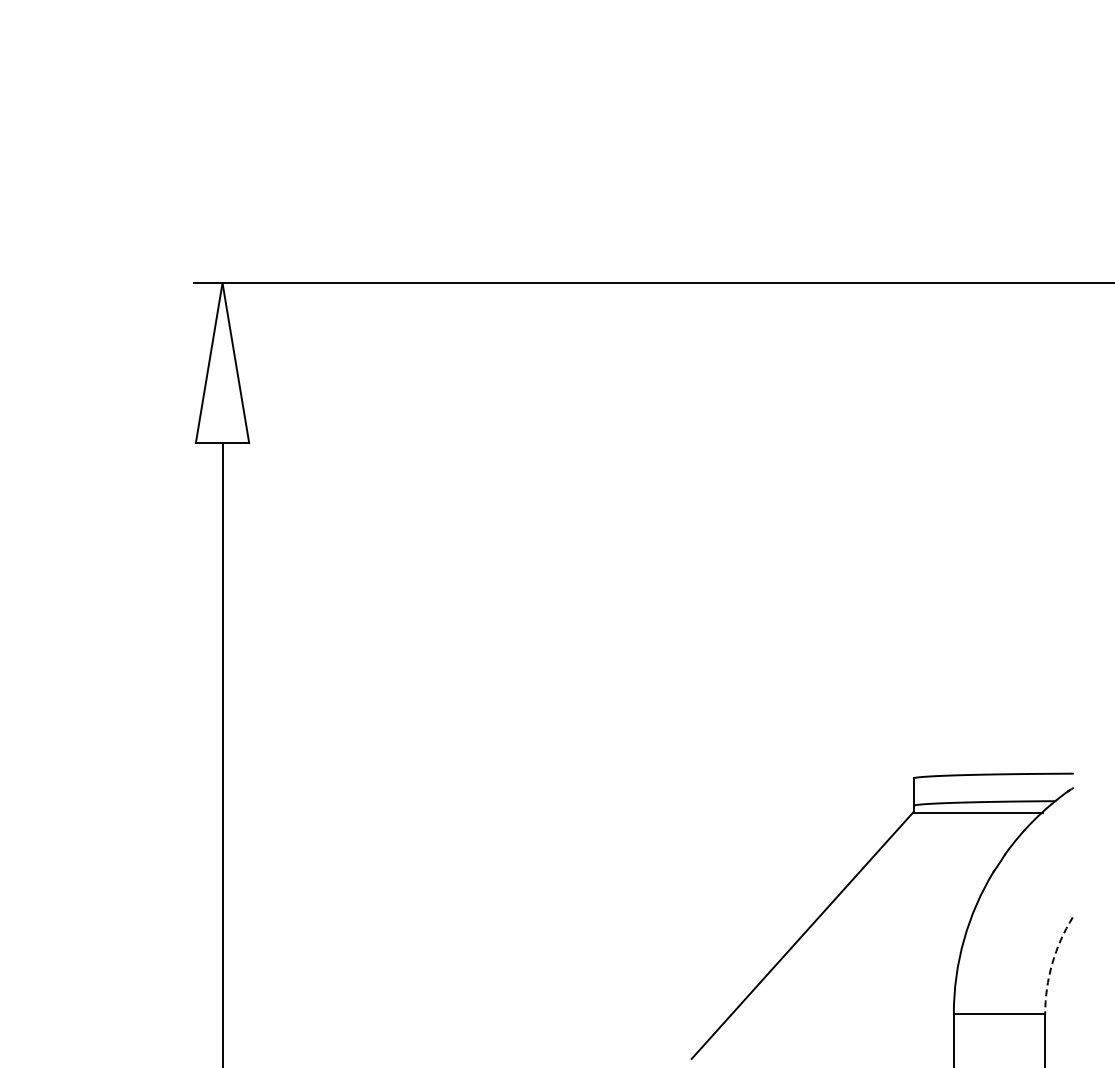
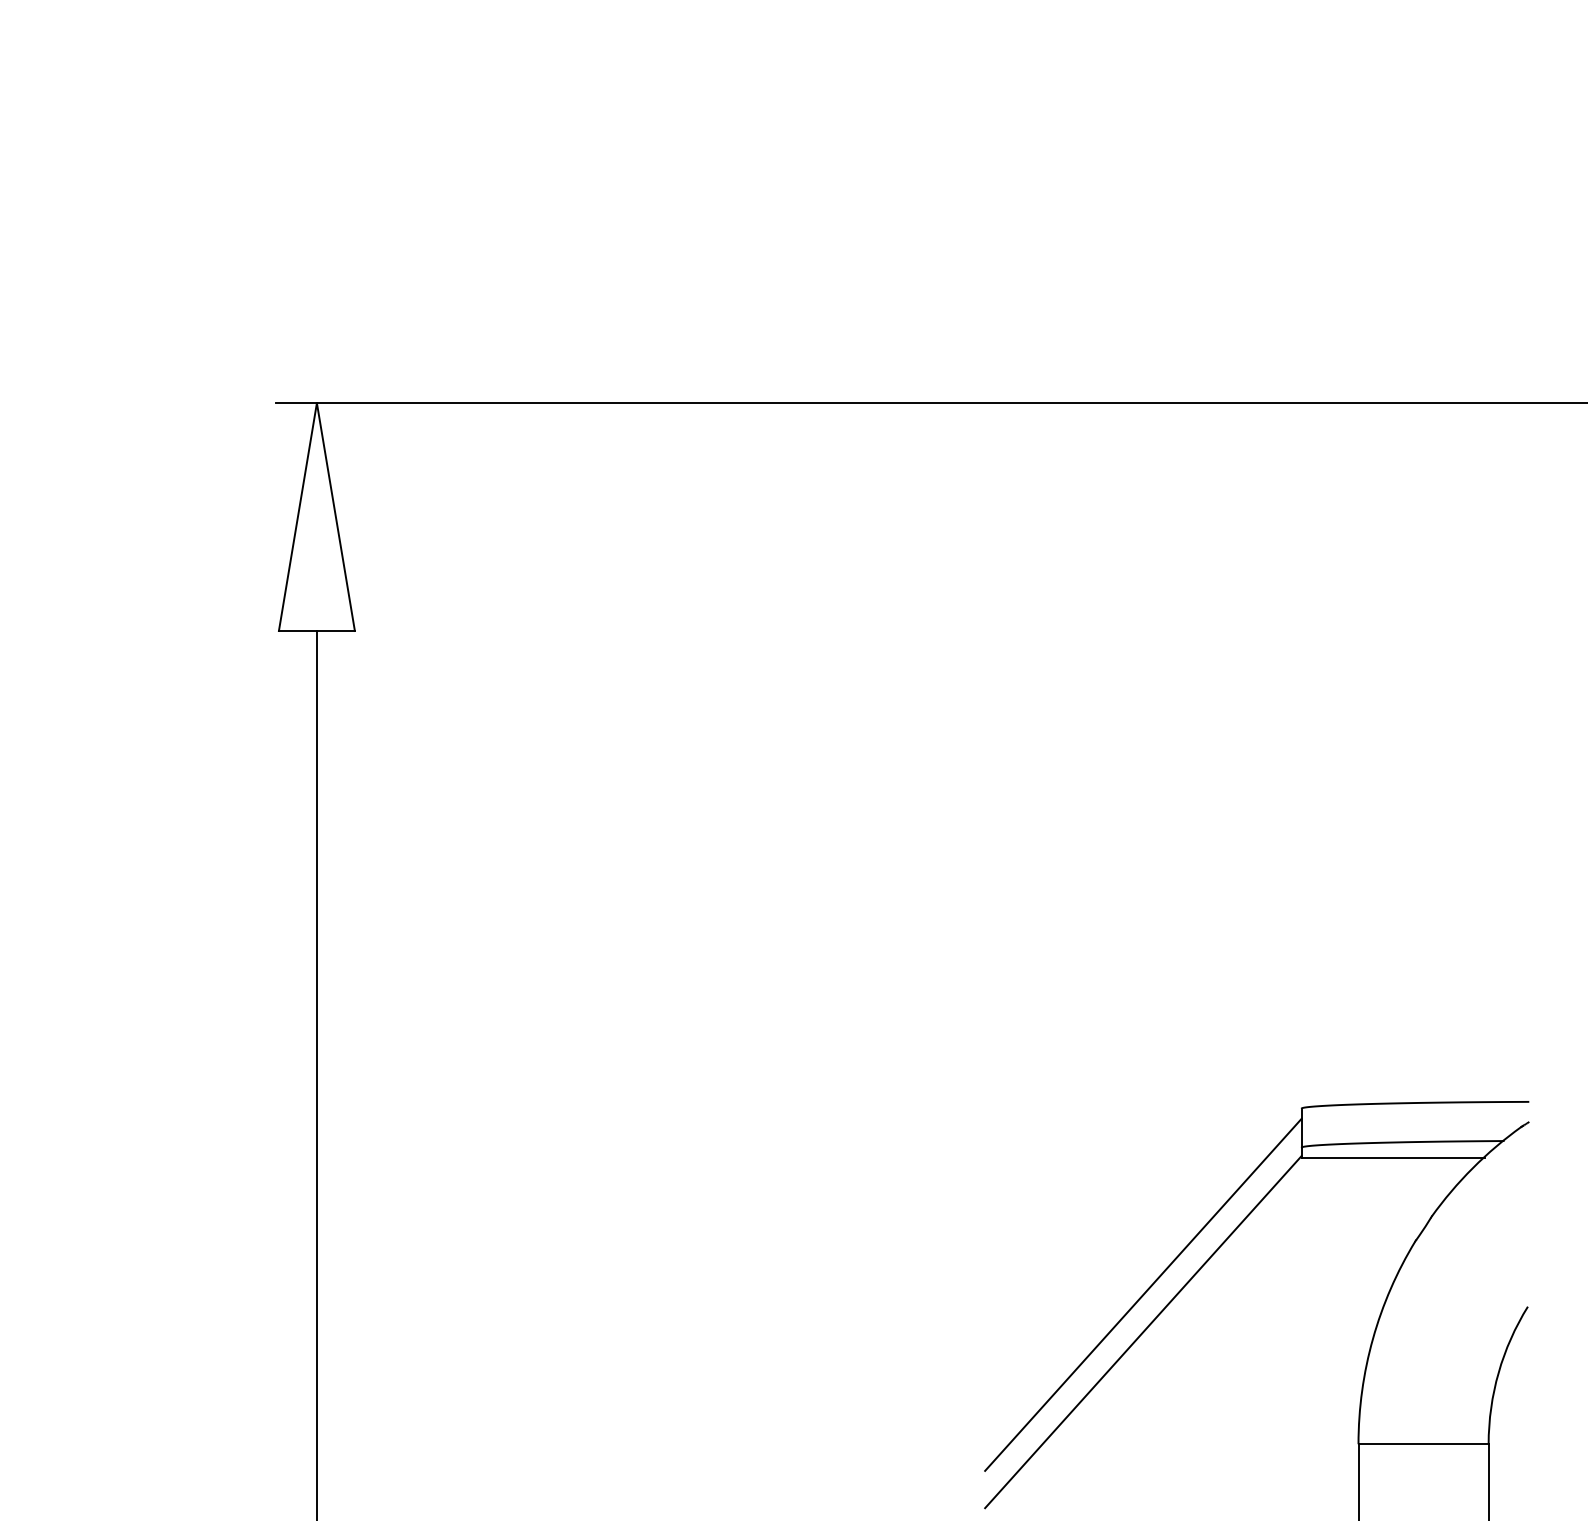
line: (802, 908) -> (1142, 1293), added
arc: (1052, 963) -> (1499, 1372), dashed -> solid

